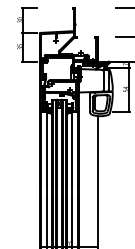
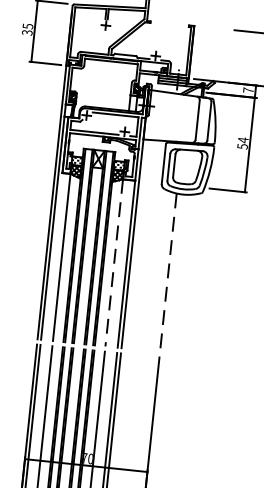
line: (71, 151) -> (113, 262), solid -> dashed
line: (97, 154) -> (168, 274), solid -> dashed

